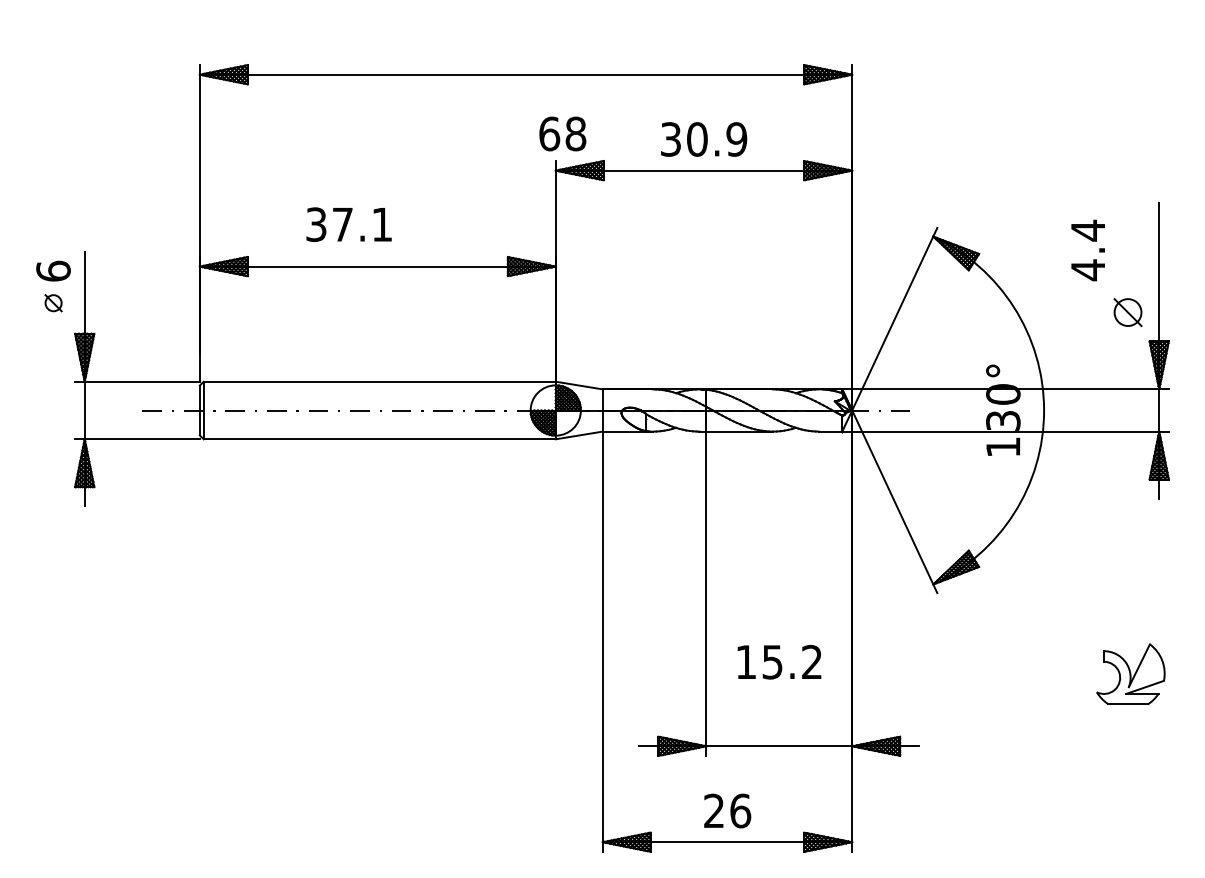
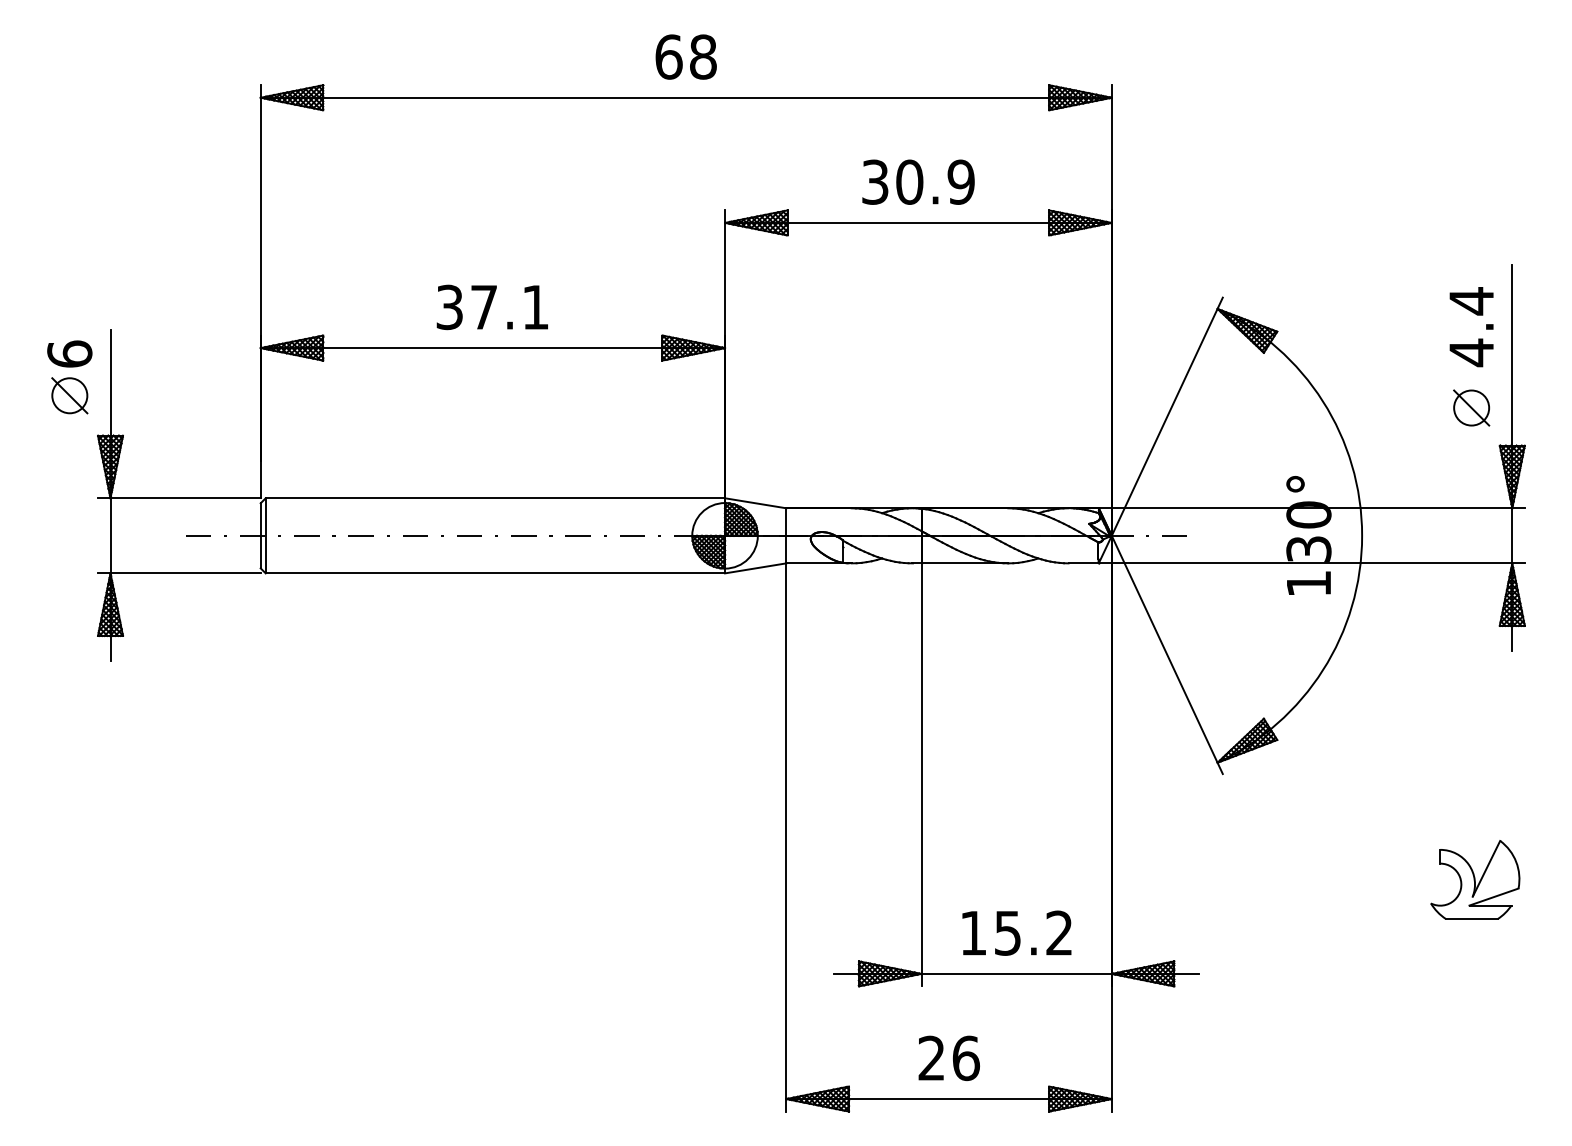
text: (562, 133) -> (685, 56), moved
text: (348, 224) -> (491, 307), moved
text: (1088, 250) -> (1471, 327), moved
part: (53, 302) -> (69, 395), size x1.67
text: (779, 661) -> (1016, 932), moved

